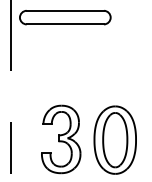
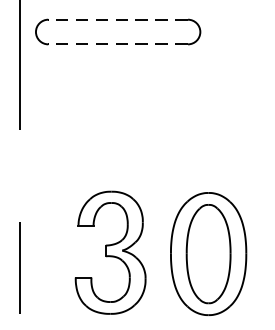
line: (65, 10) -> (118, 19), solid -> dashed
line: (65, 24) -> (118, 44), solid -> dashed

